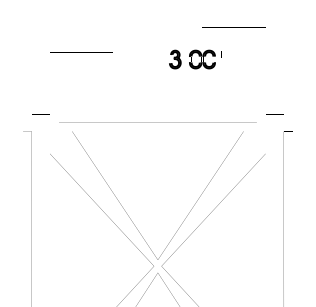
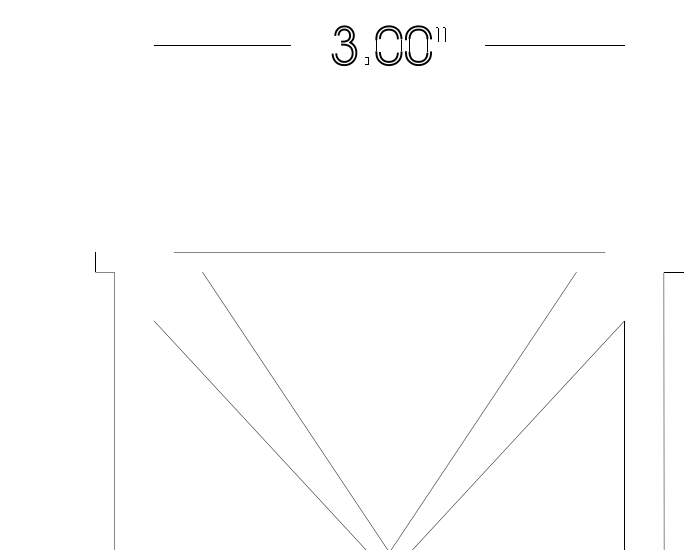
line: (81, 52) -> (222, 45), moved
part: (195, 59) -> (388, 45), moved

